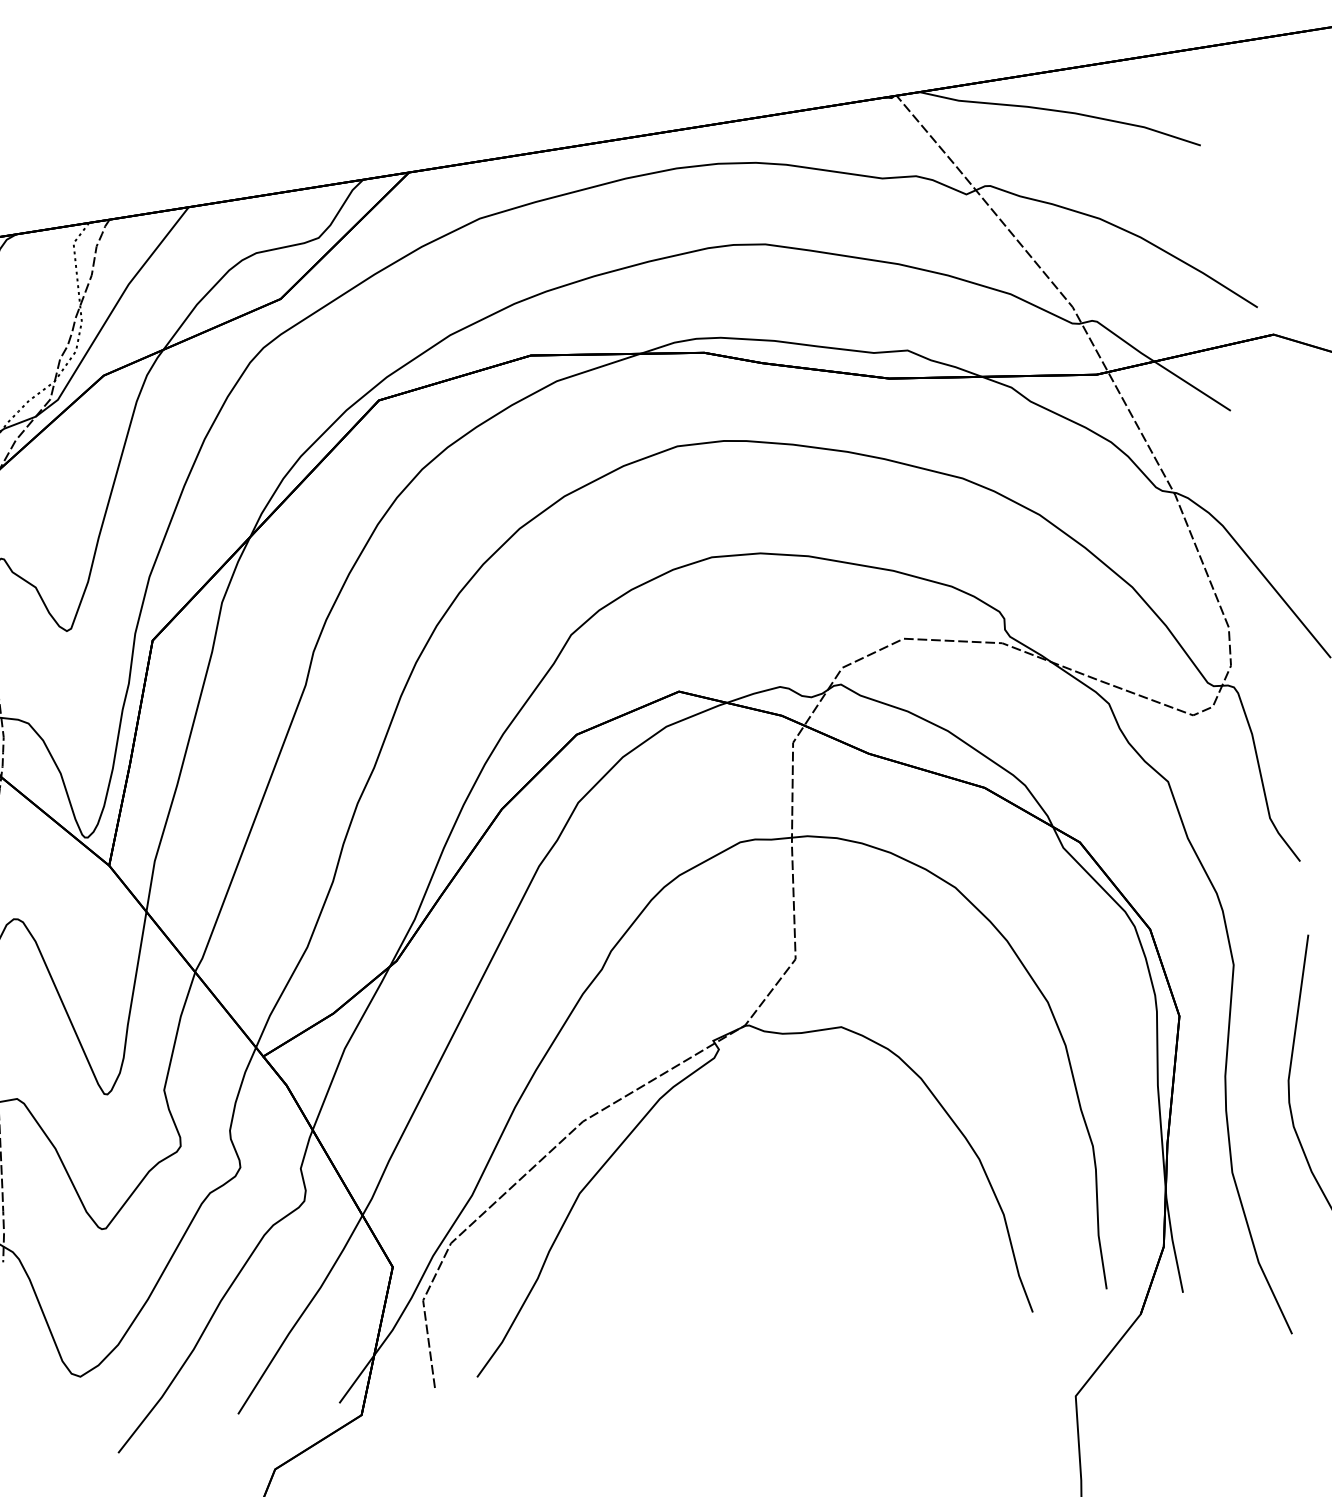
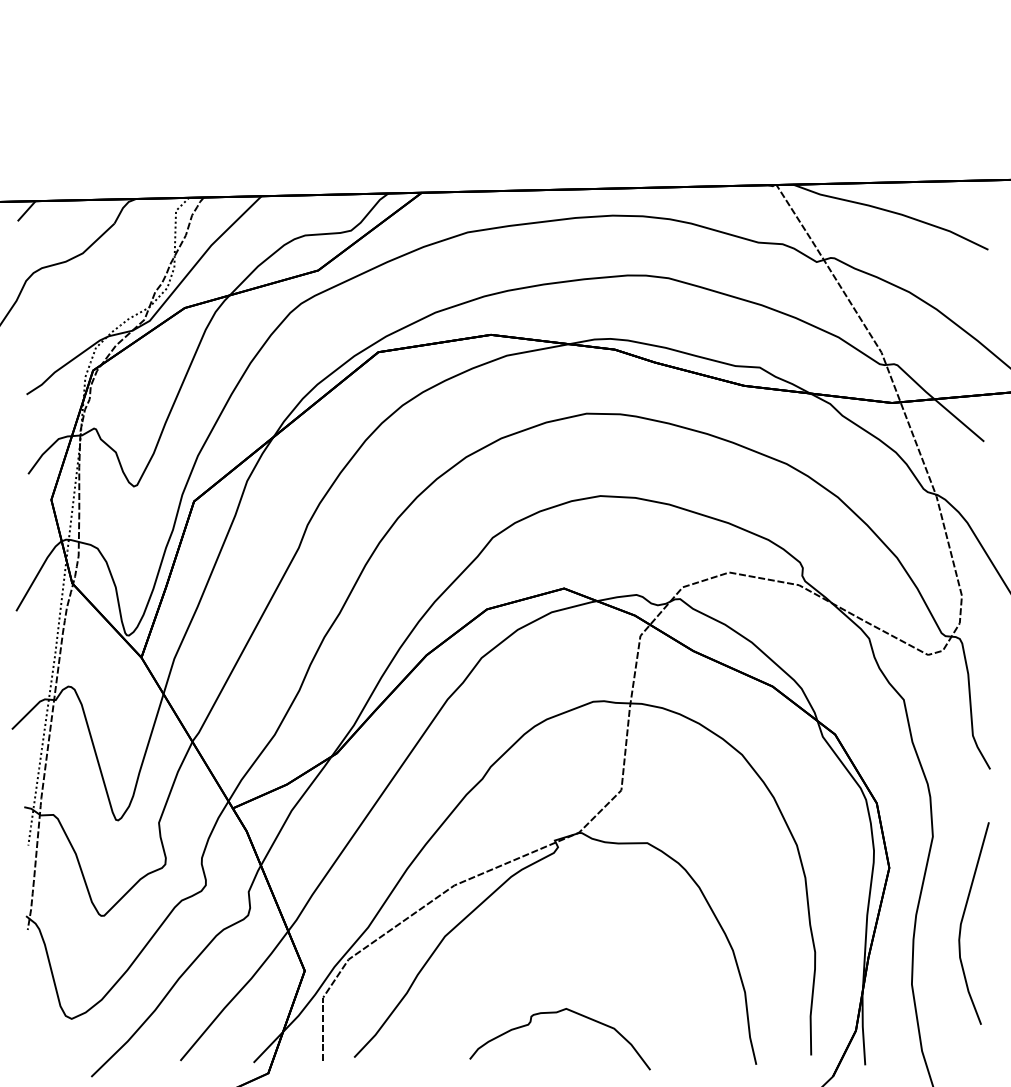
curve: (747, 1278) -> (556, 1013), added

